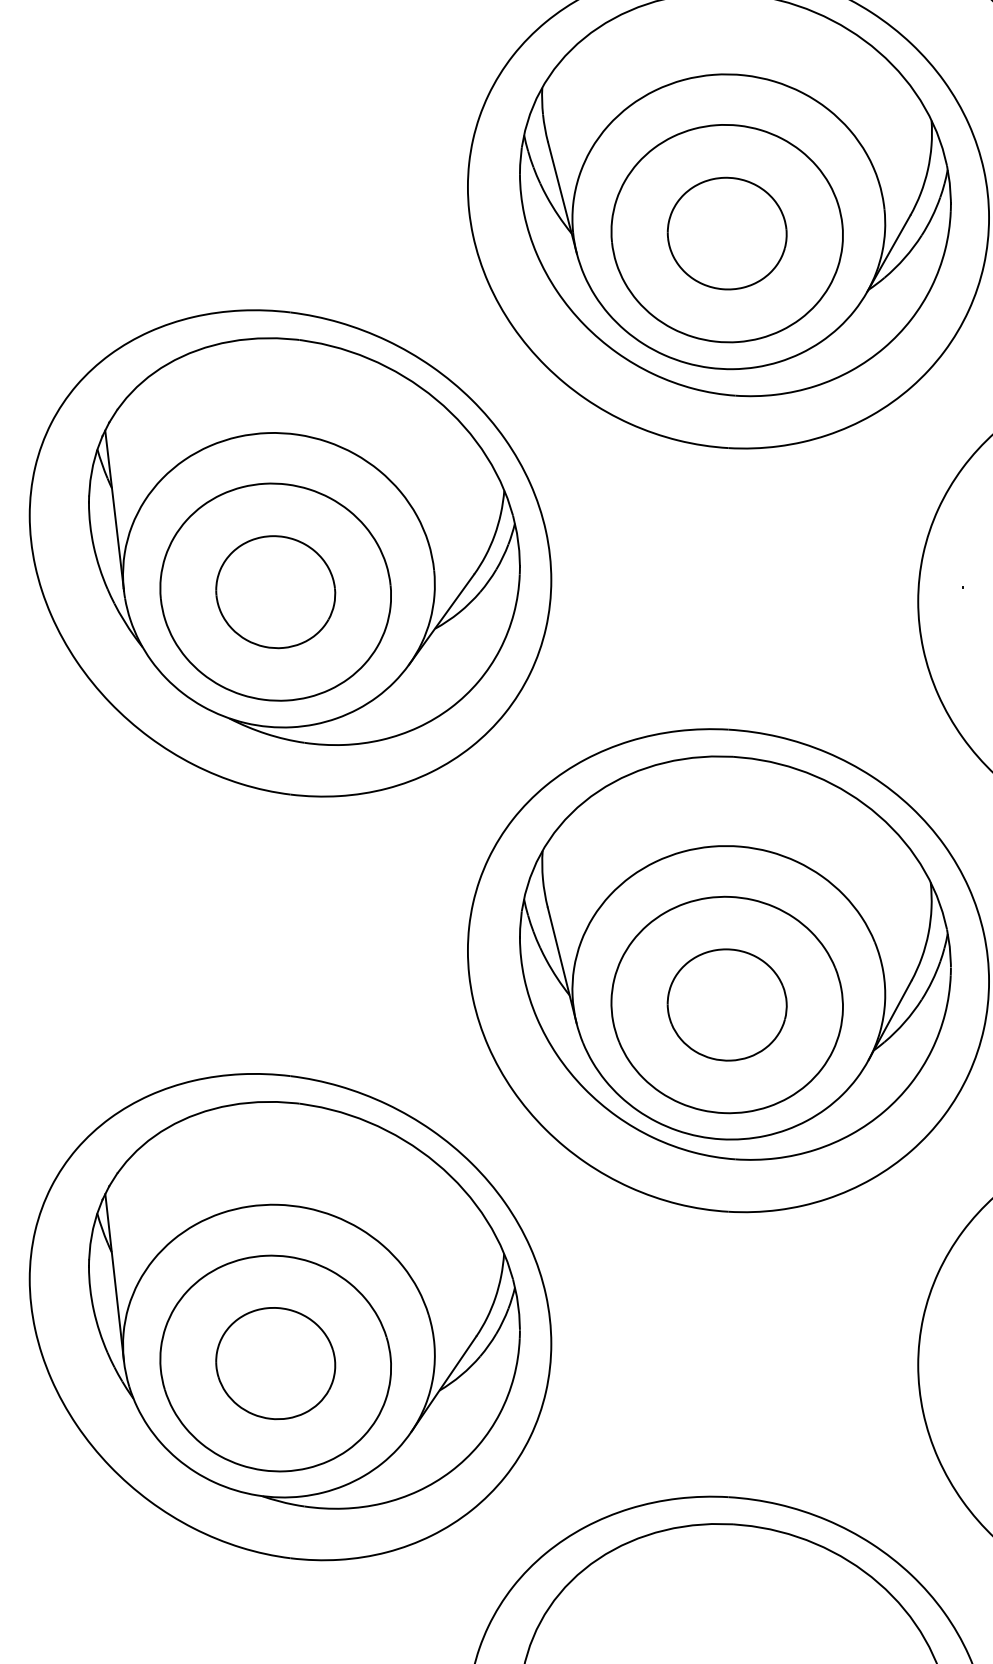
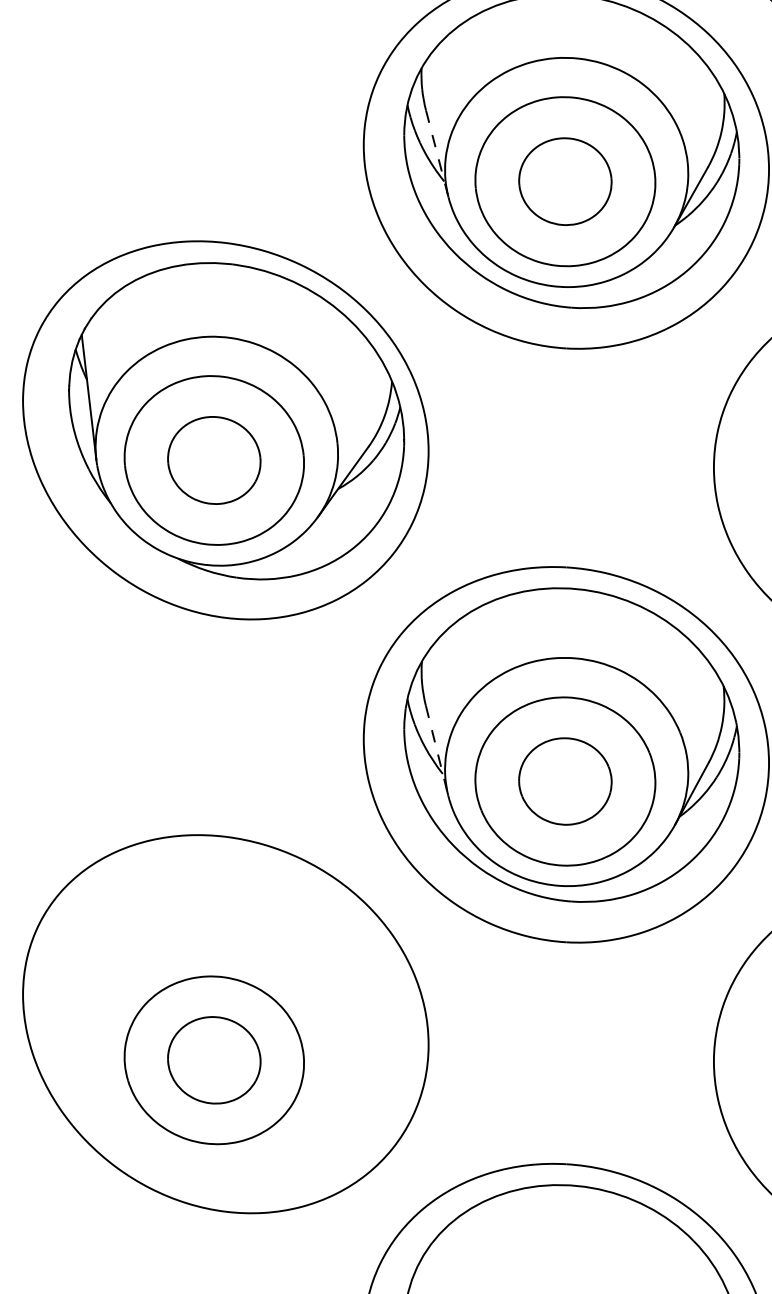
line: (562, 197) -> (437, 153), solid -> dashed
line: (562, 965) -> (437, 750), solid -> dashed
part: (304, 1305) -> (236, 1015), removed

